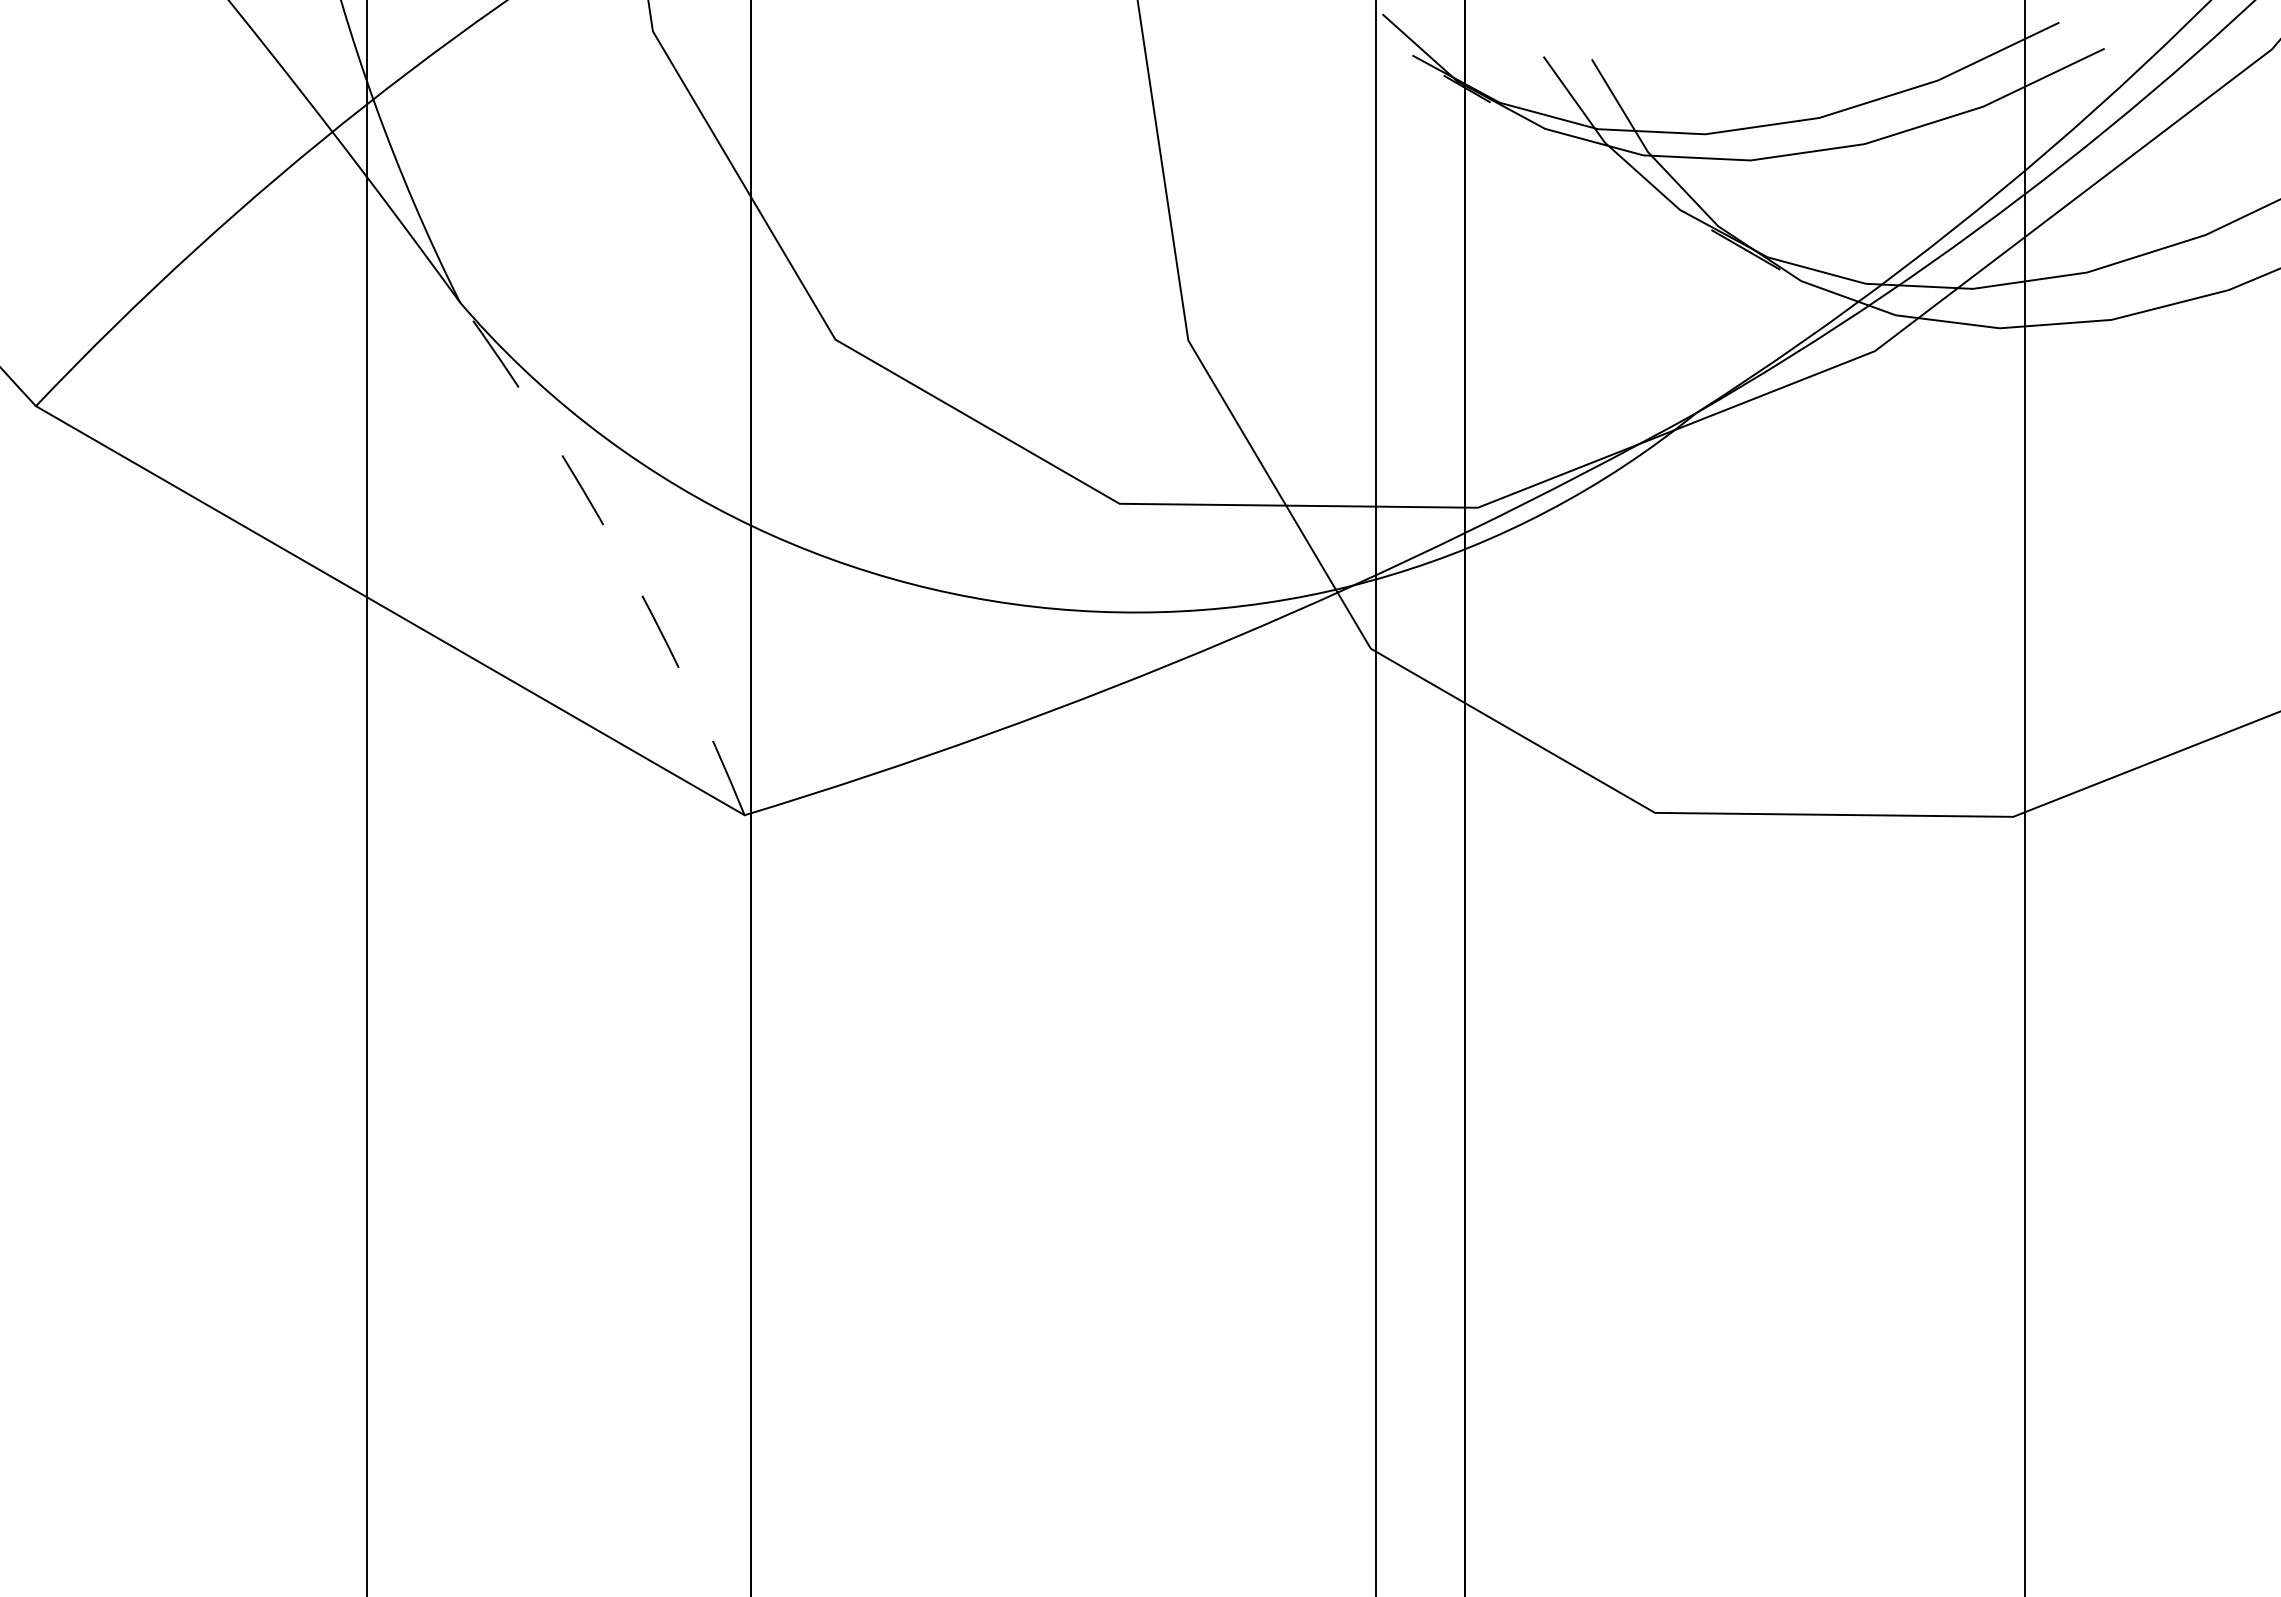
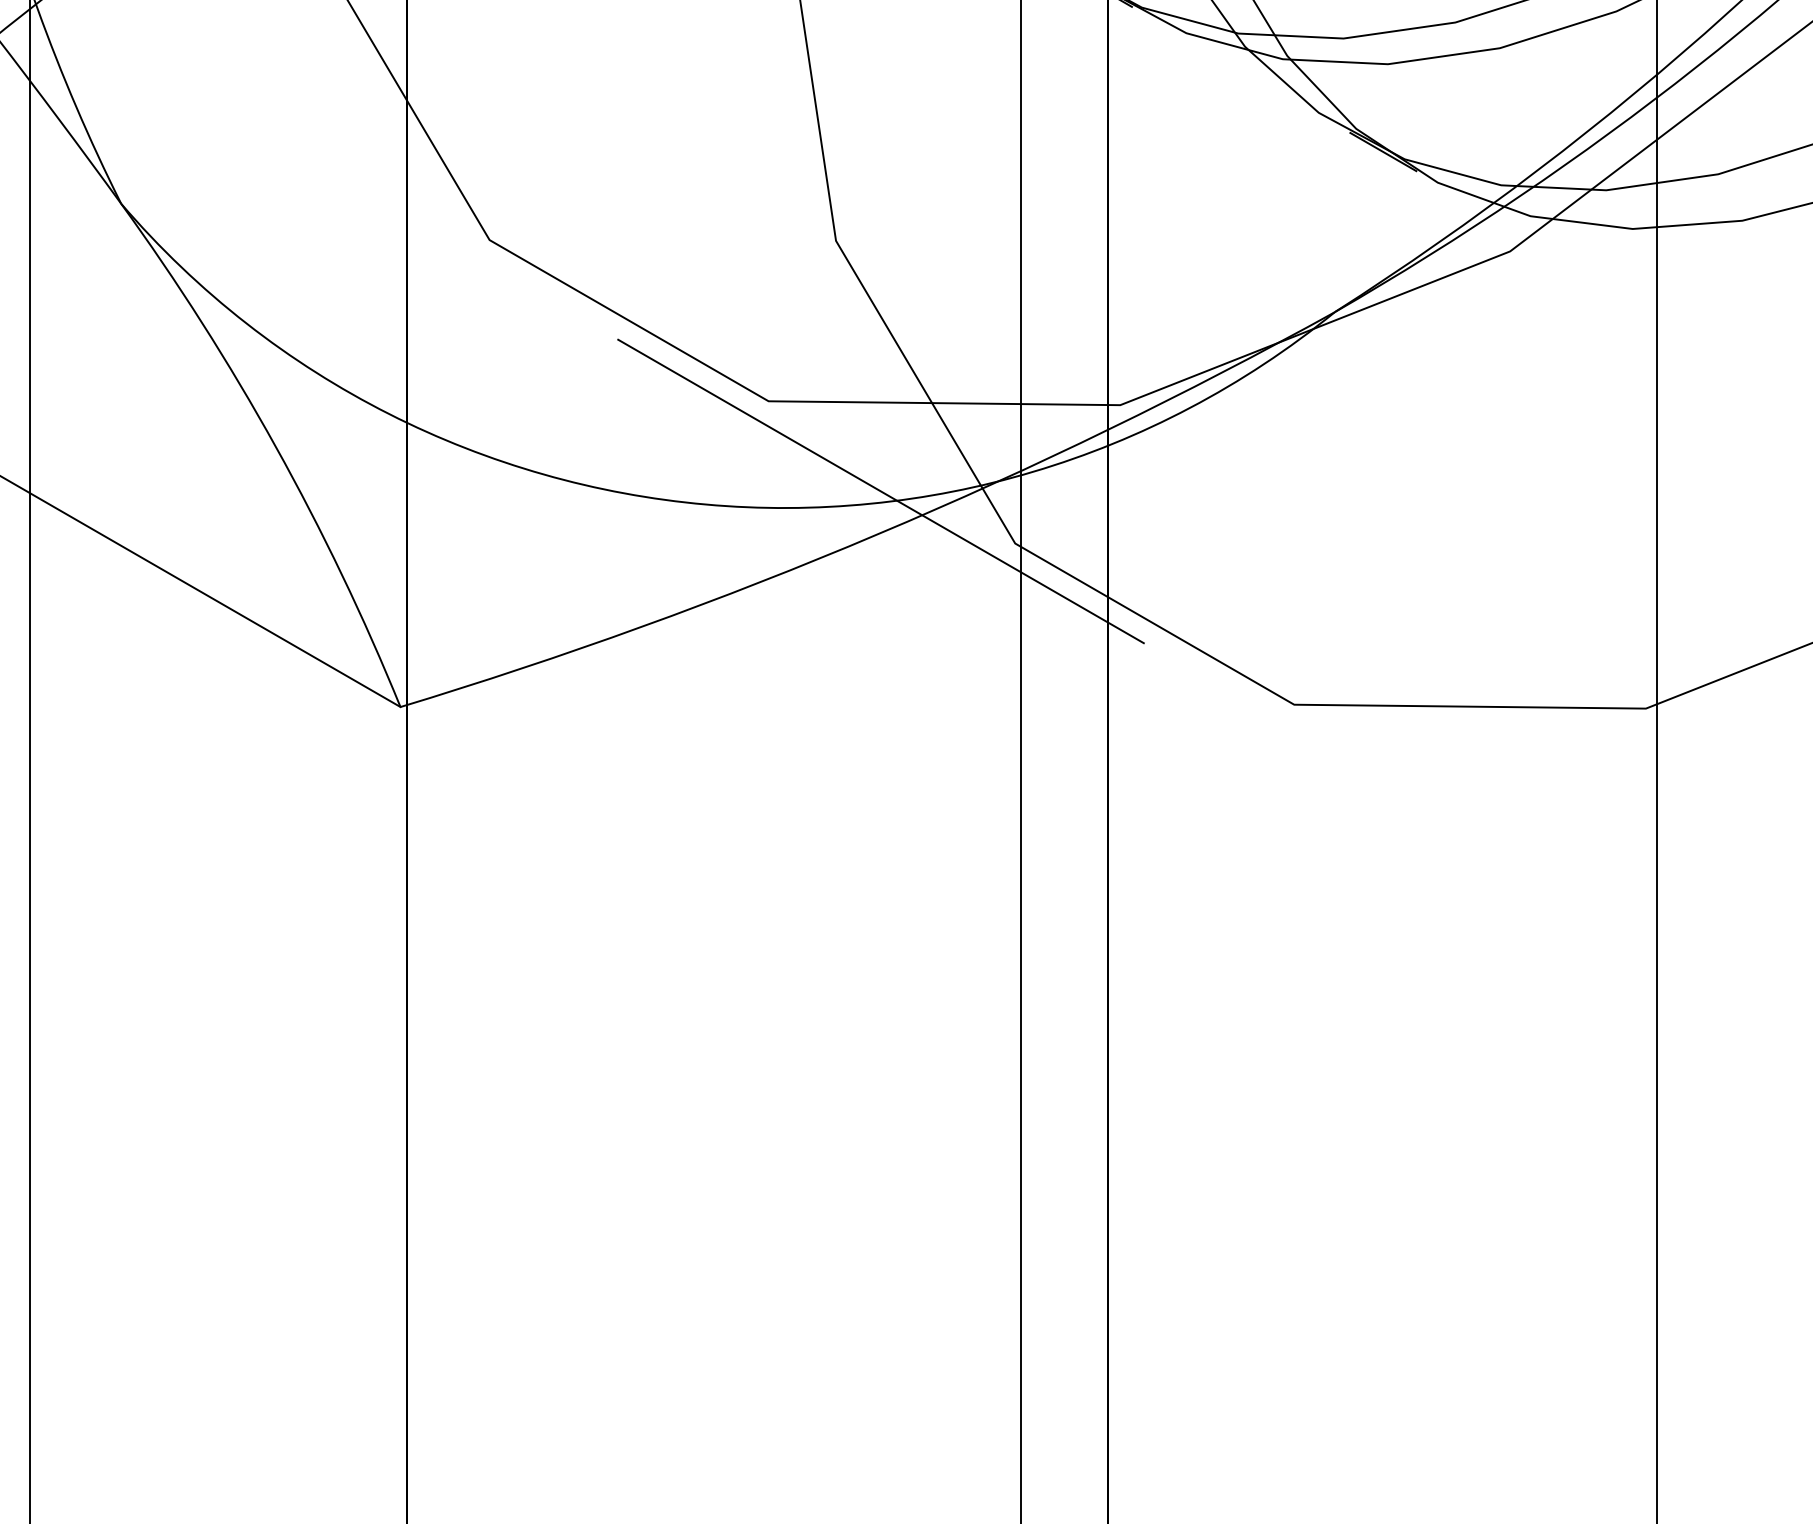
arc: (617, 550) -> (275, 447), dashed -> solid
line: (1233, 595) -> (880, 491), added

